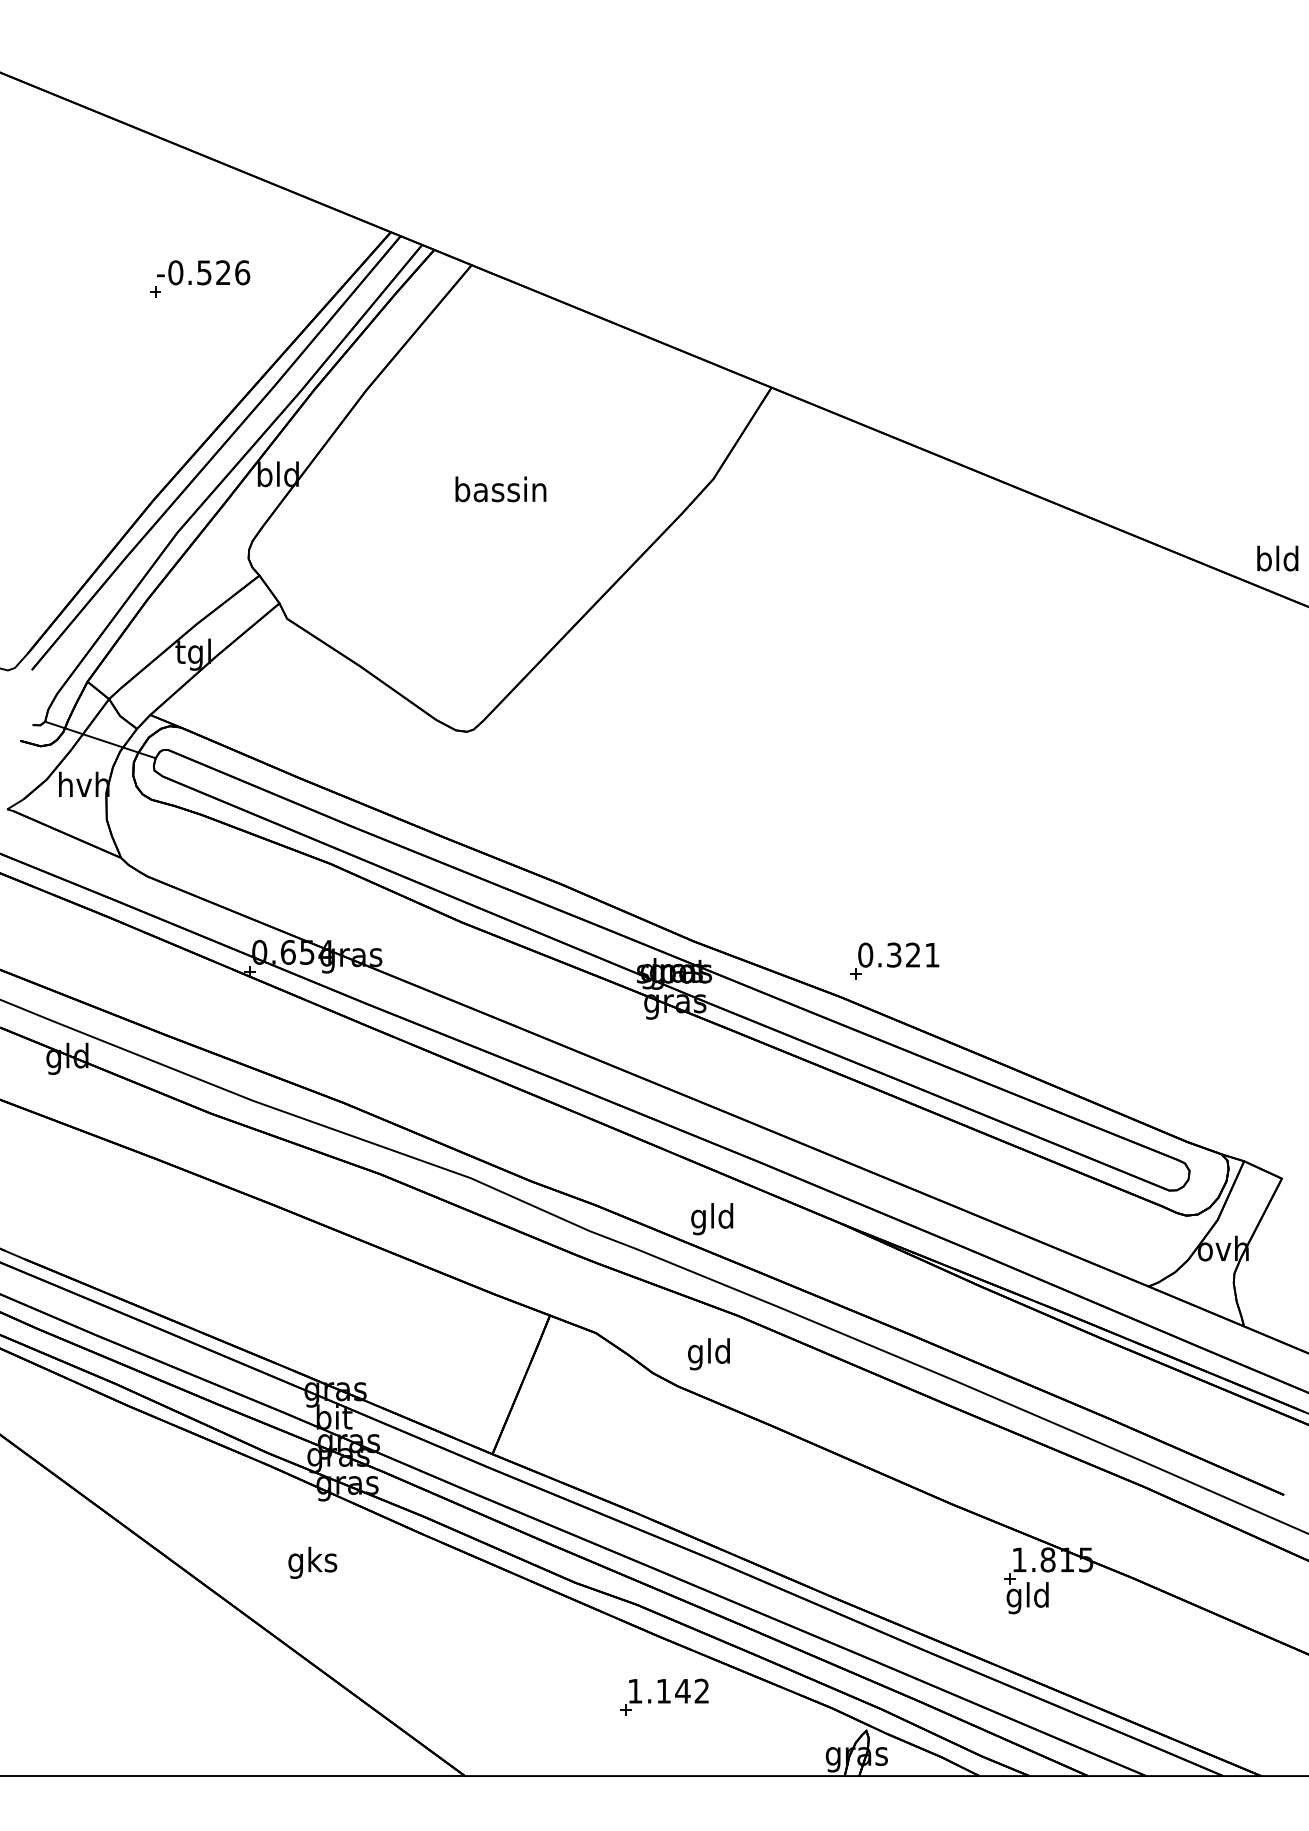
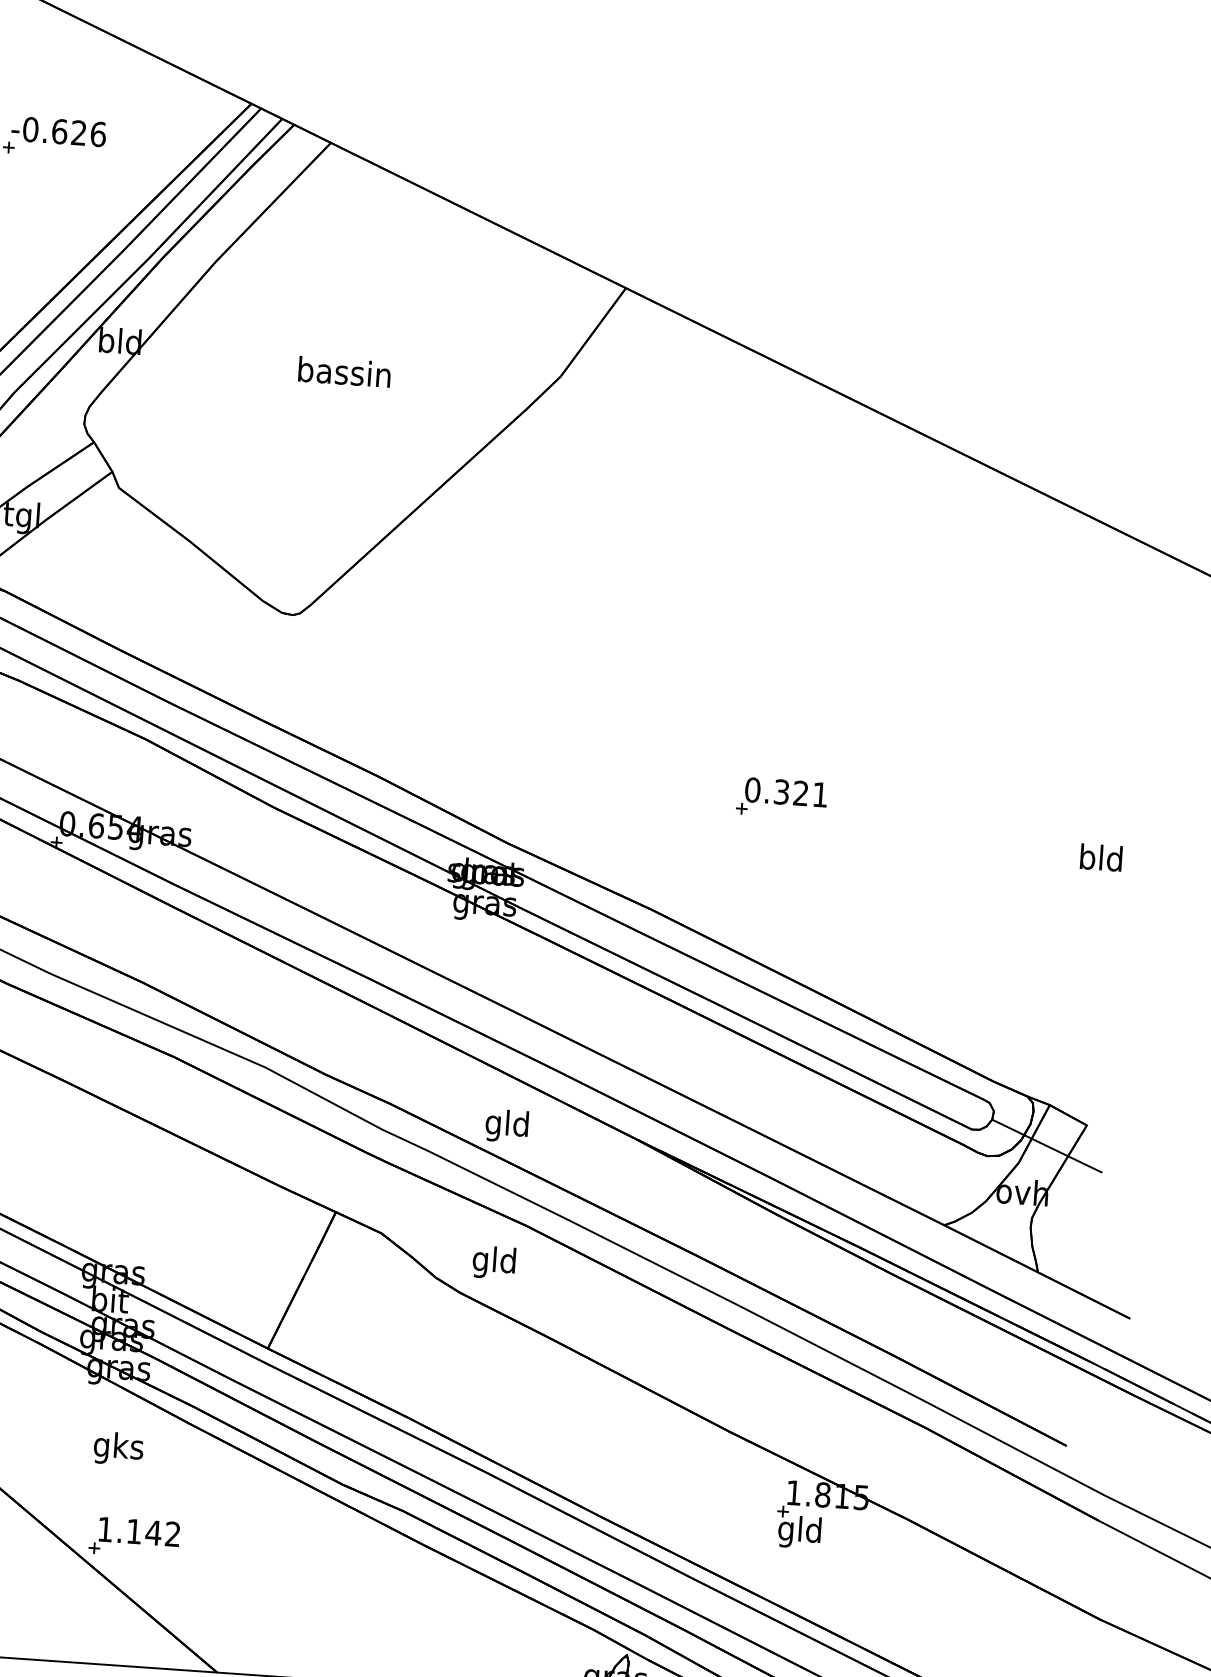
text: (204, 272) -> (59, 131), -0.526 -> -0.626
text: (1277, 558) -> (1101, 857), moved
part: (894, 960) -> (781, 797), moved
line: (1243, 1201) -> (1046, 1145), added
text: (312, 1562) -> (118, 1448), moved
part: (664, 1696) -> (134, 1536), moved

